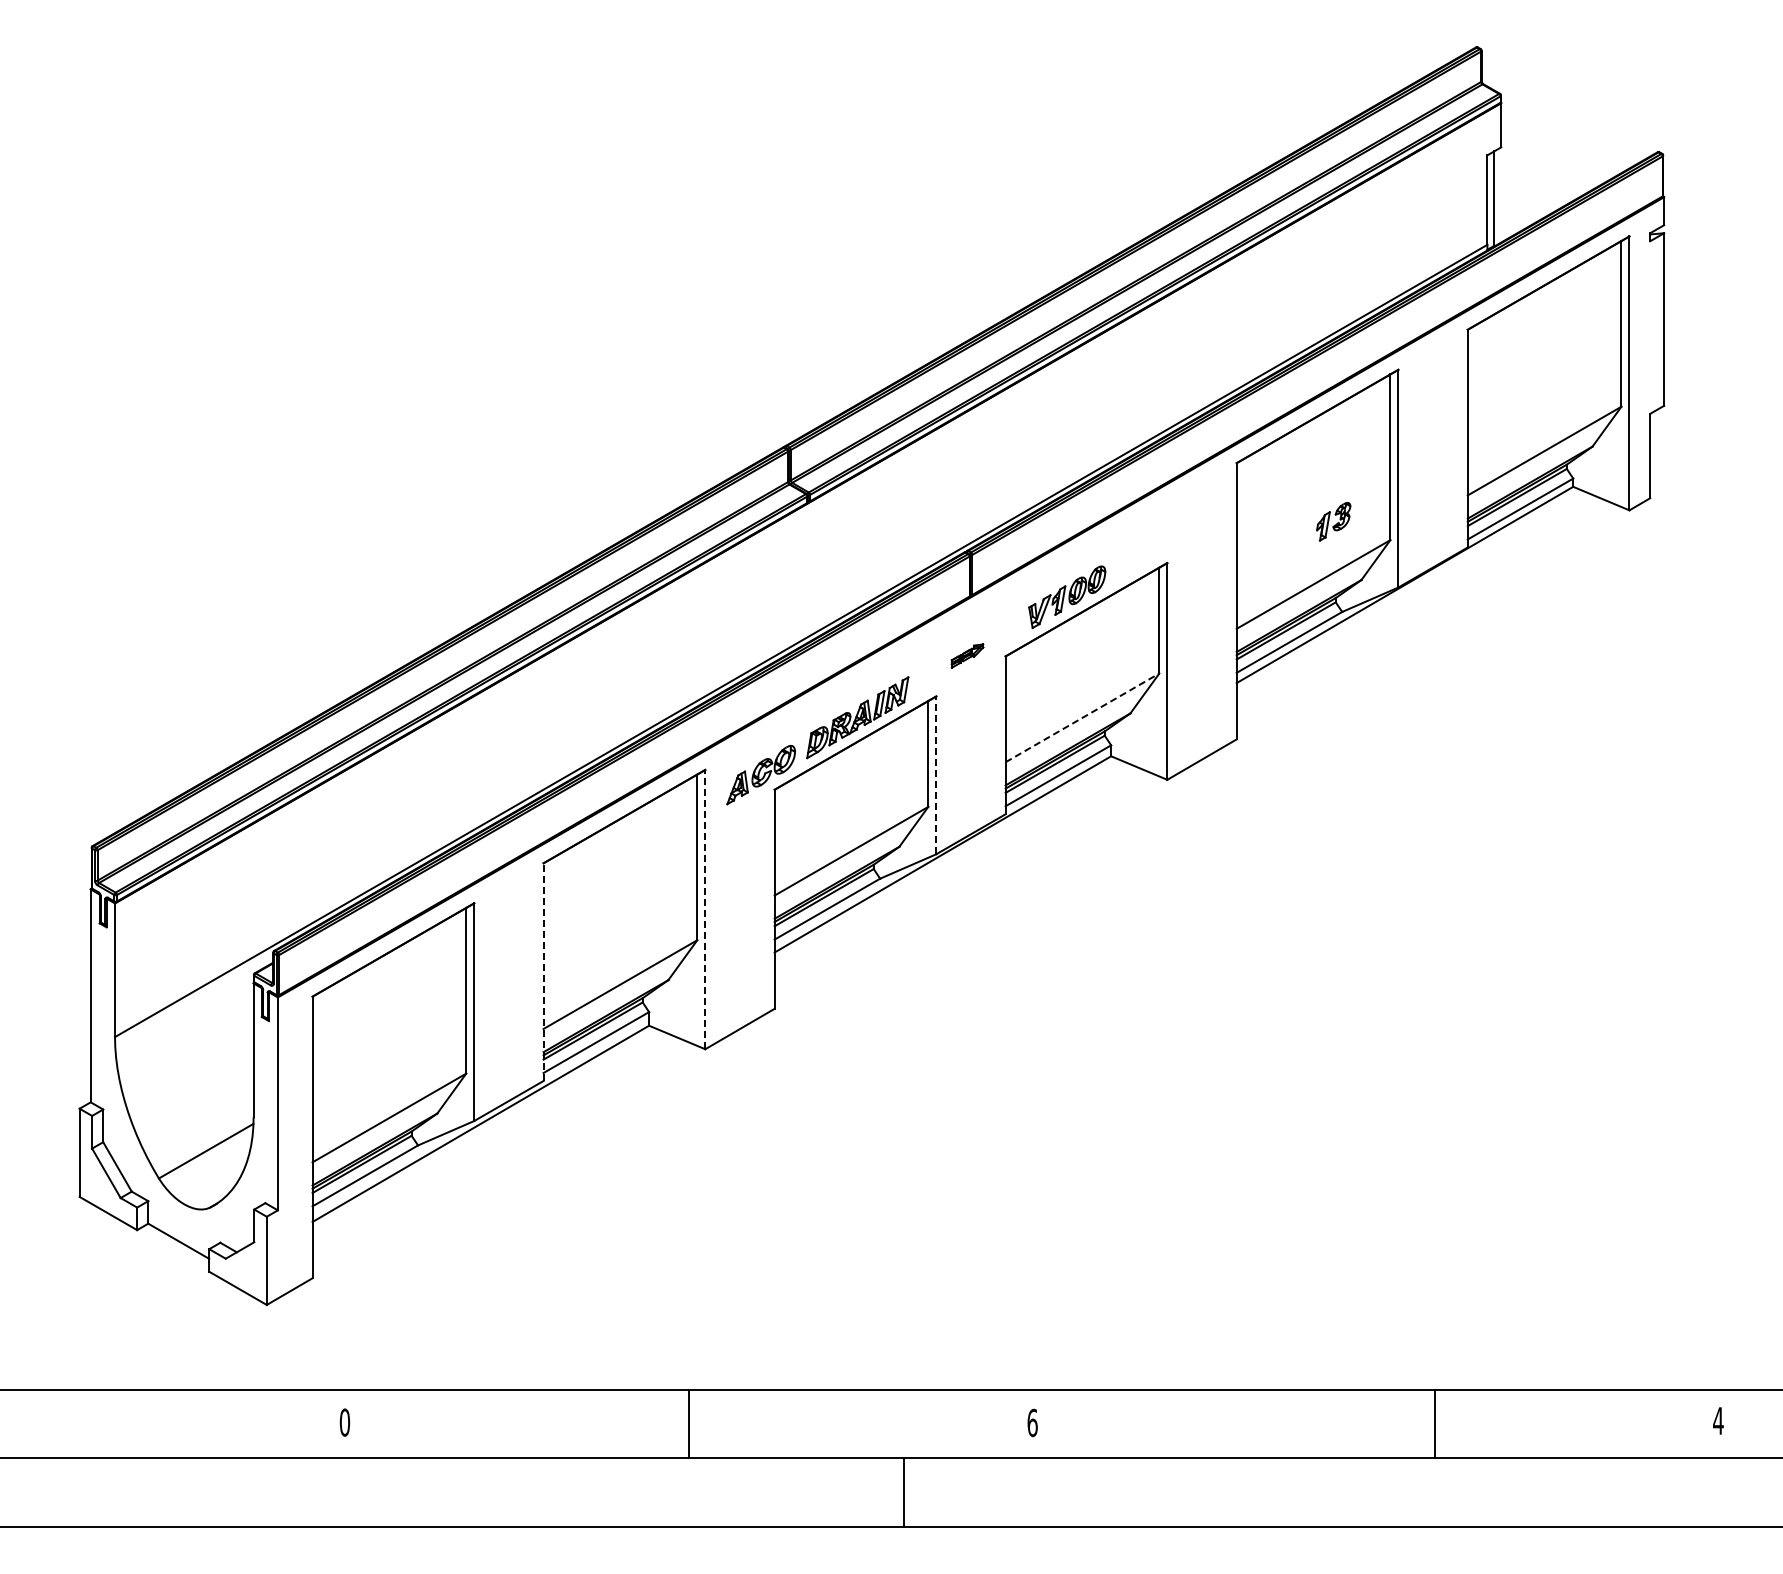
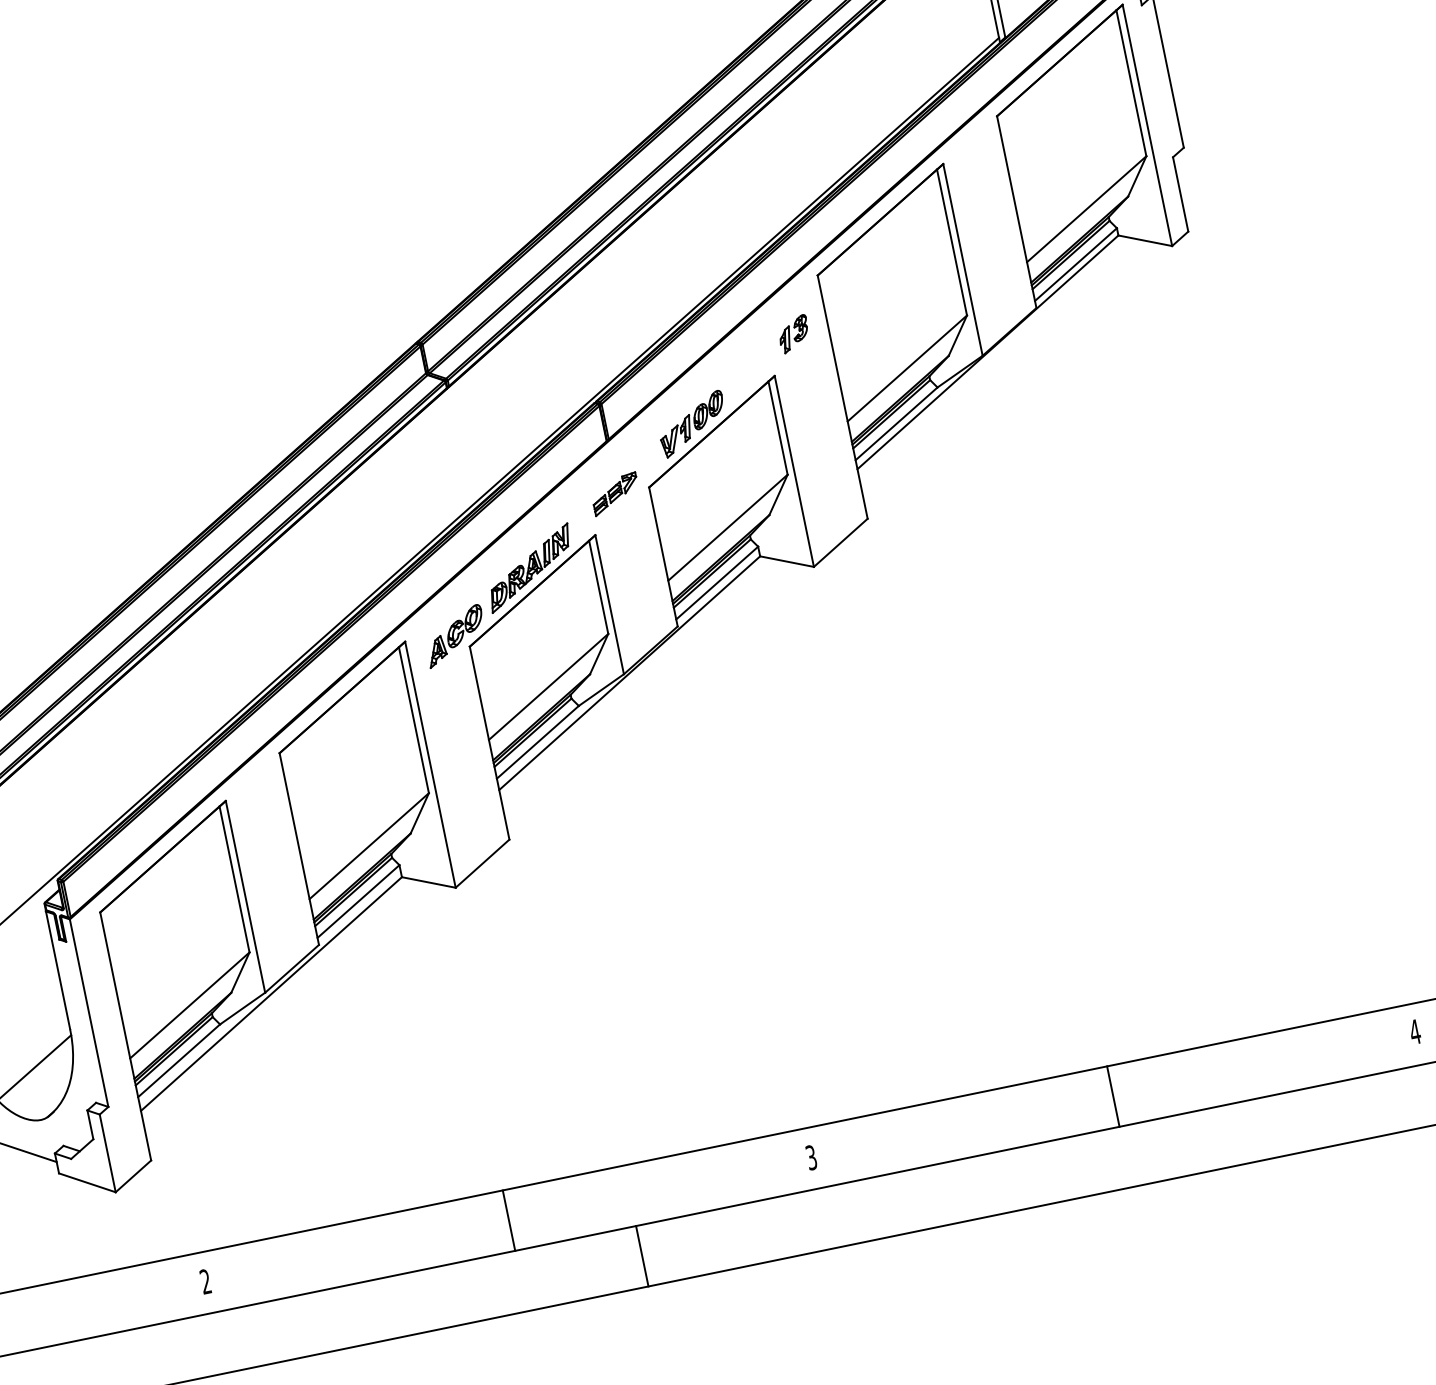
part: (1333, 521) -> (793, 333), moved
part: (967, 655) -> (615, 493), size x1.67
line: (1082, 717) -> (727, 527), dashed -> solid
line: (936, 775) -> (609, 604), dashed -> solid
line: (705, 909) -> (430, 764), dashed -> solid
line: (543, 972) -> (299, 849), dashed -> solid
text: (344, 1422) -> (205, 1281), 0 -> 2
text: (1032, 1422) -> (811, 1157), 6 -> 3
line: (1435, 1423) -> (1113, 1096), moved
line: (904, 1492) -> (642, 1256), moved

